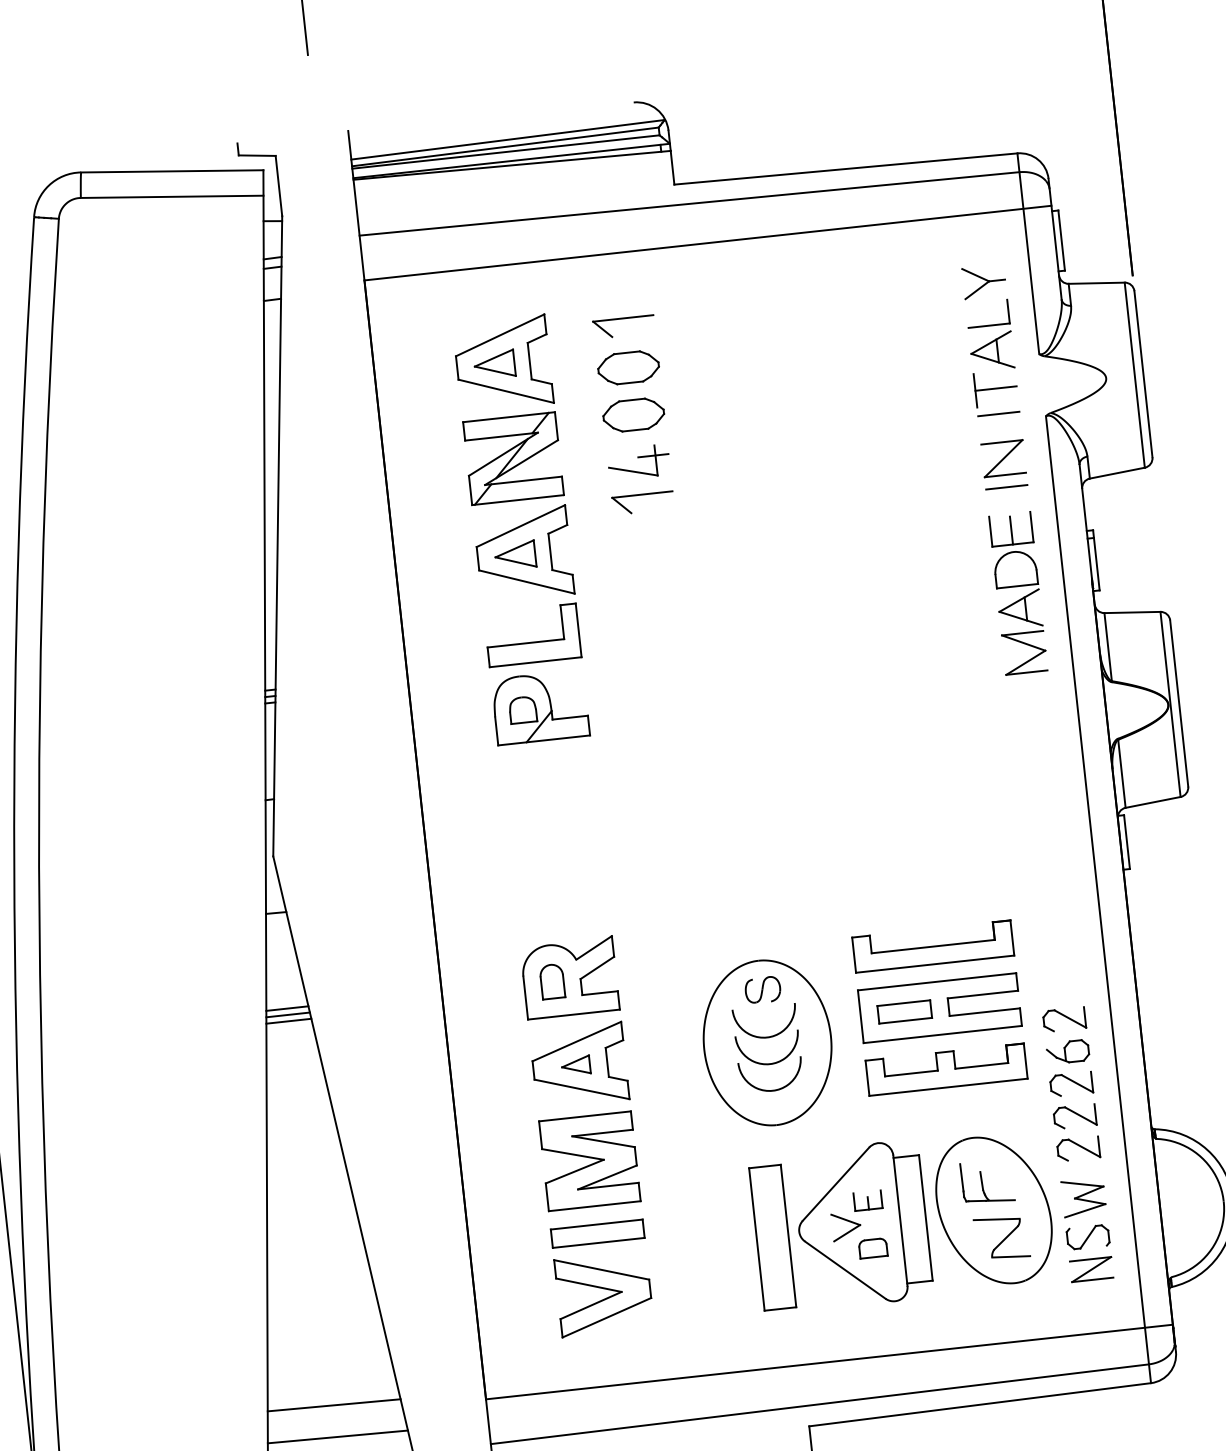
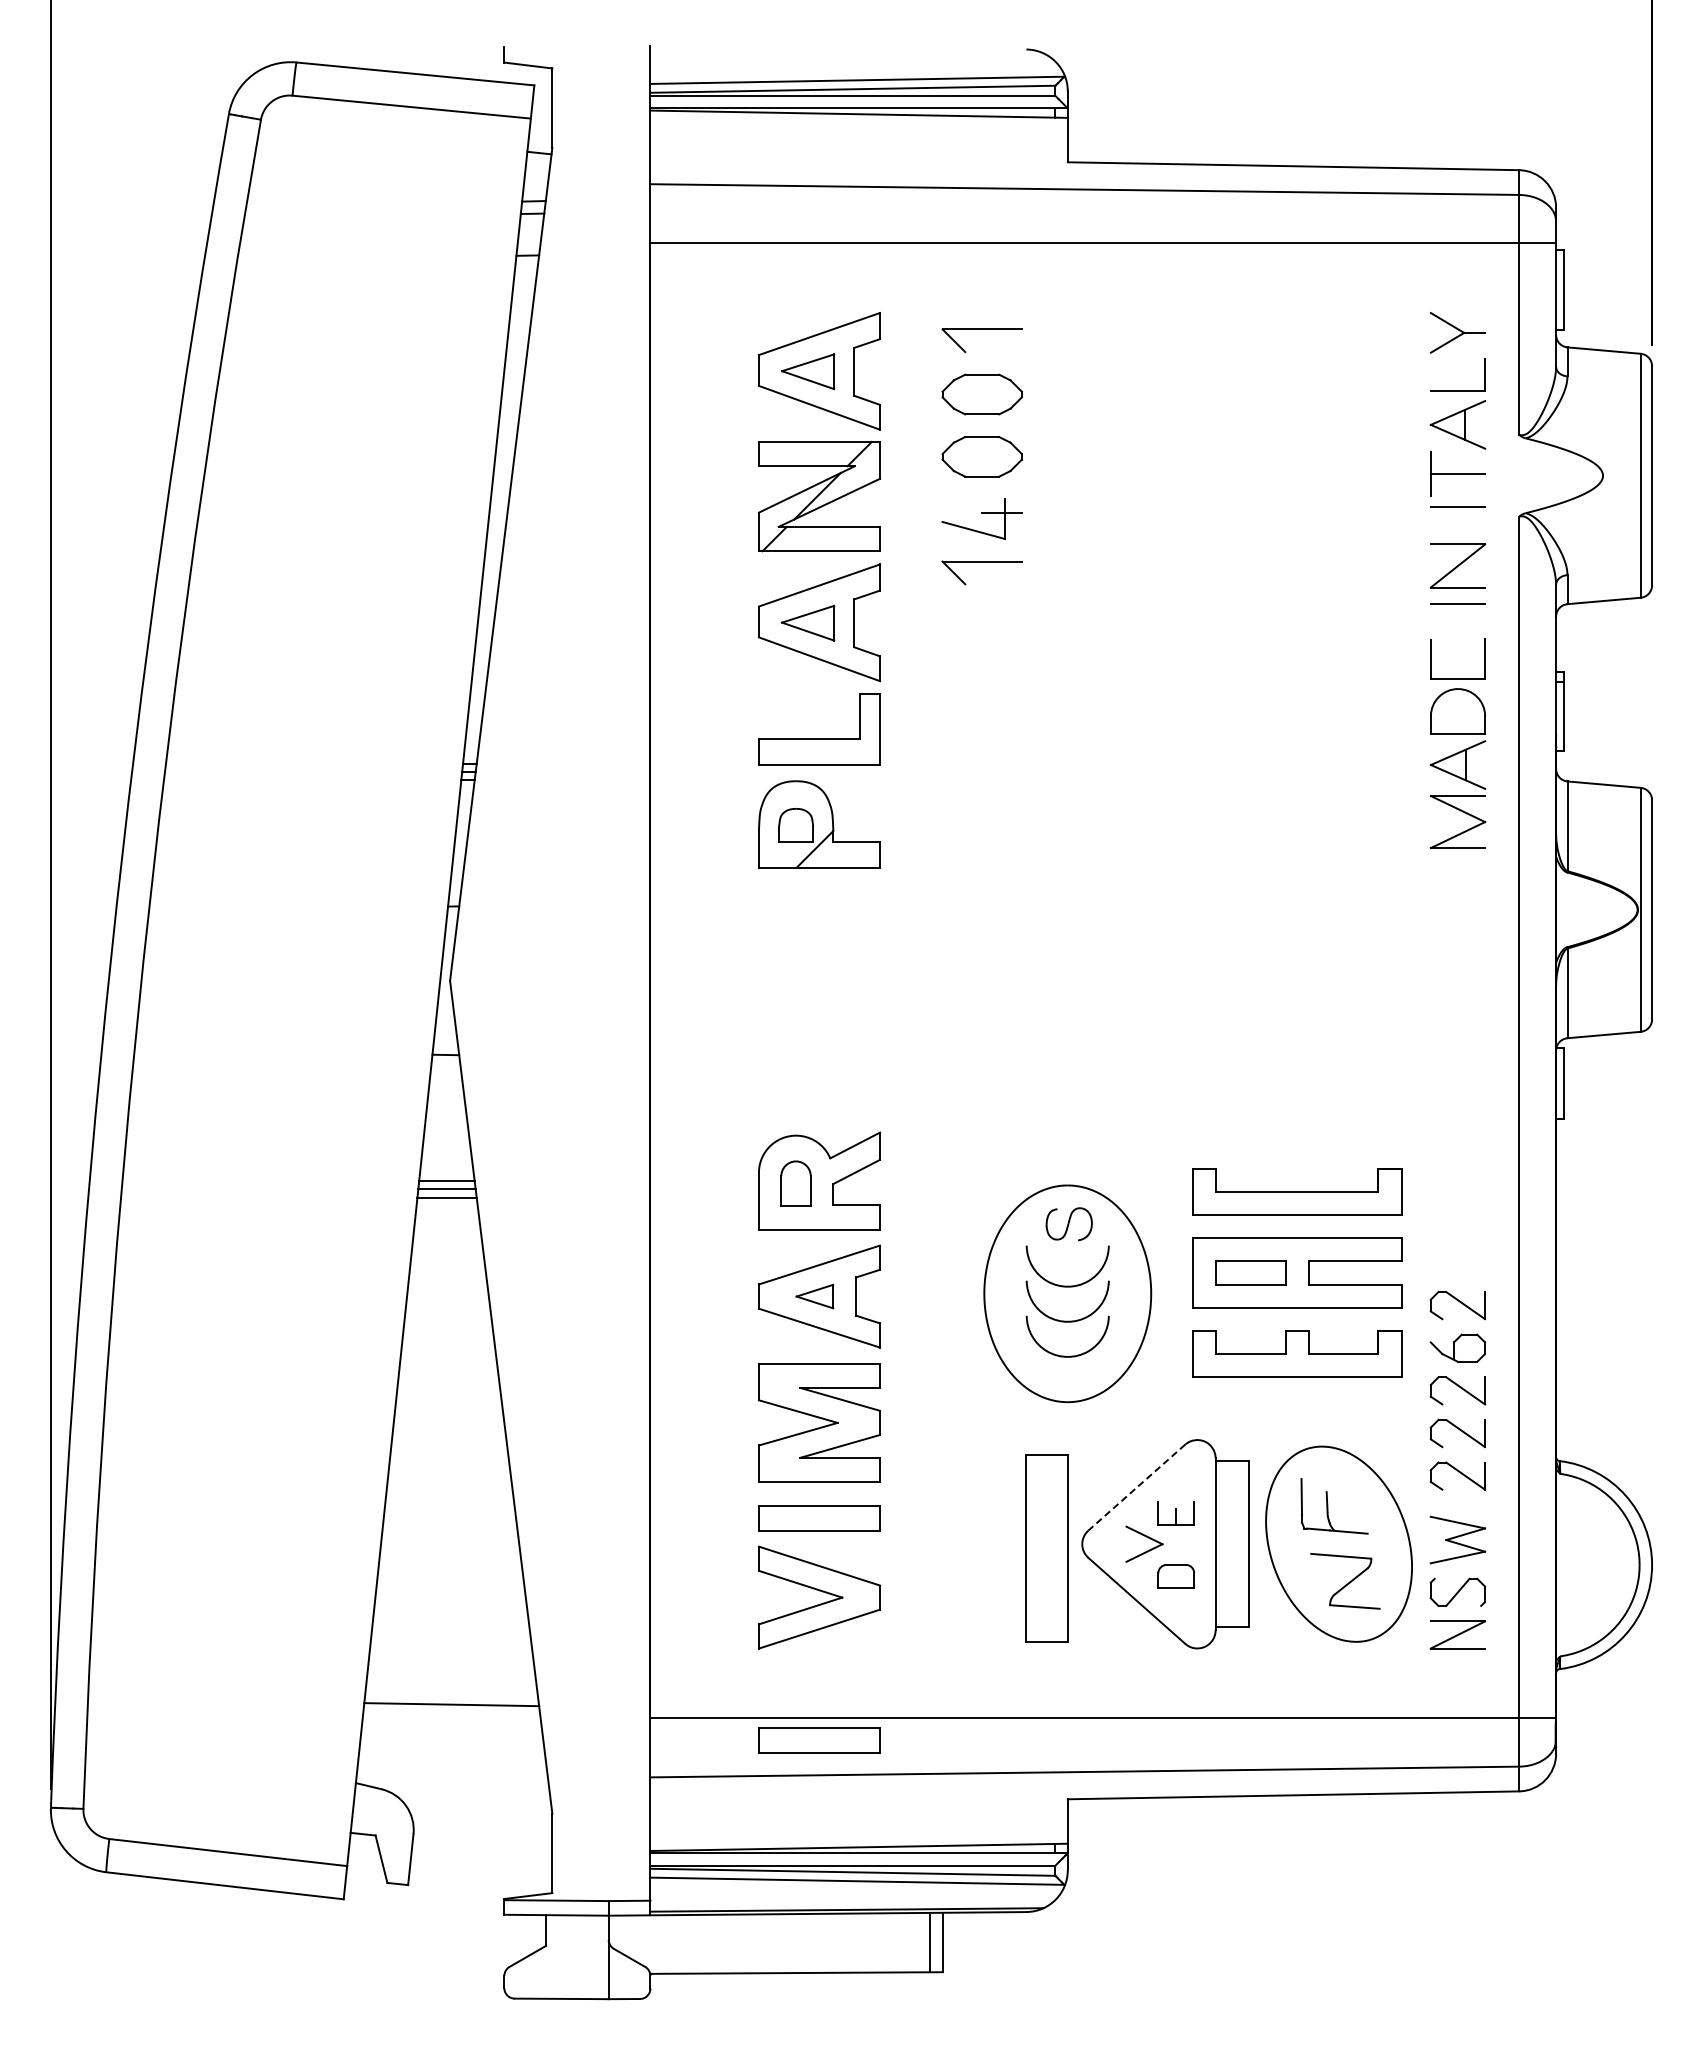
line: (1011, 530) -> (1458, 660), removed
line: (835, 1184) -> (1136, 1487), solid -> dashed
part: (616, 1402) -> (819, 1740), added
line: (337, 1436) -> (451, 1745), removed

